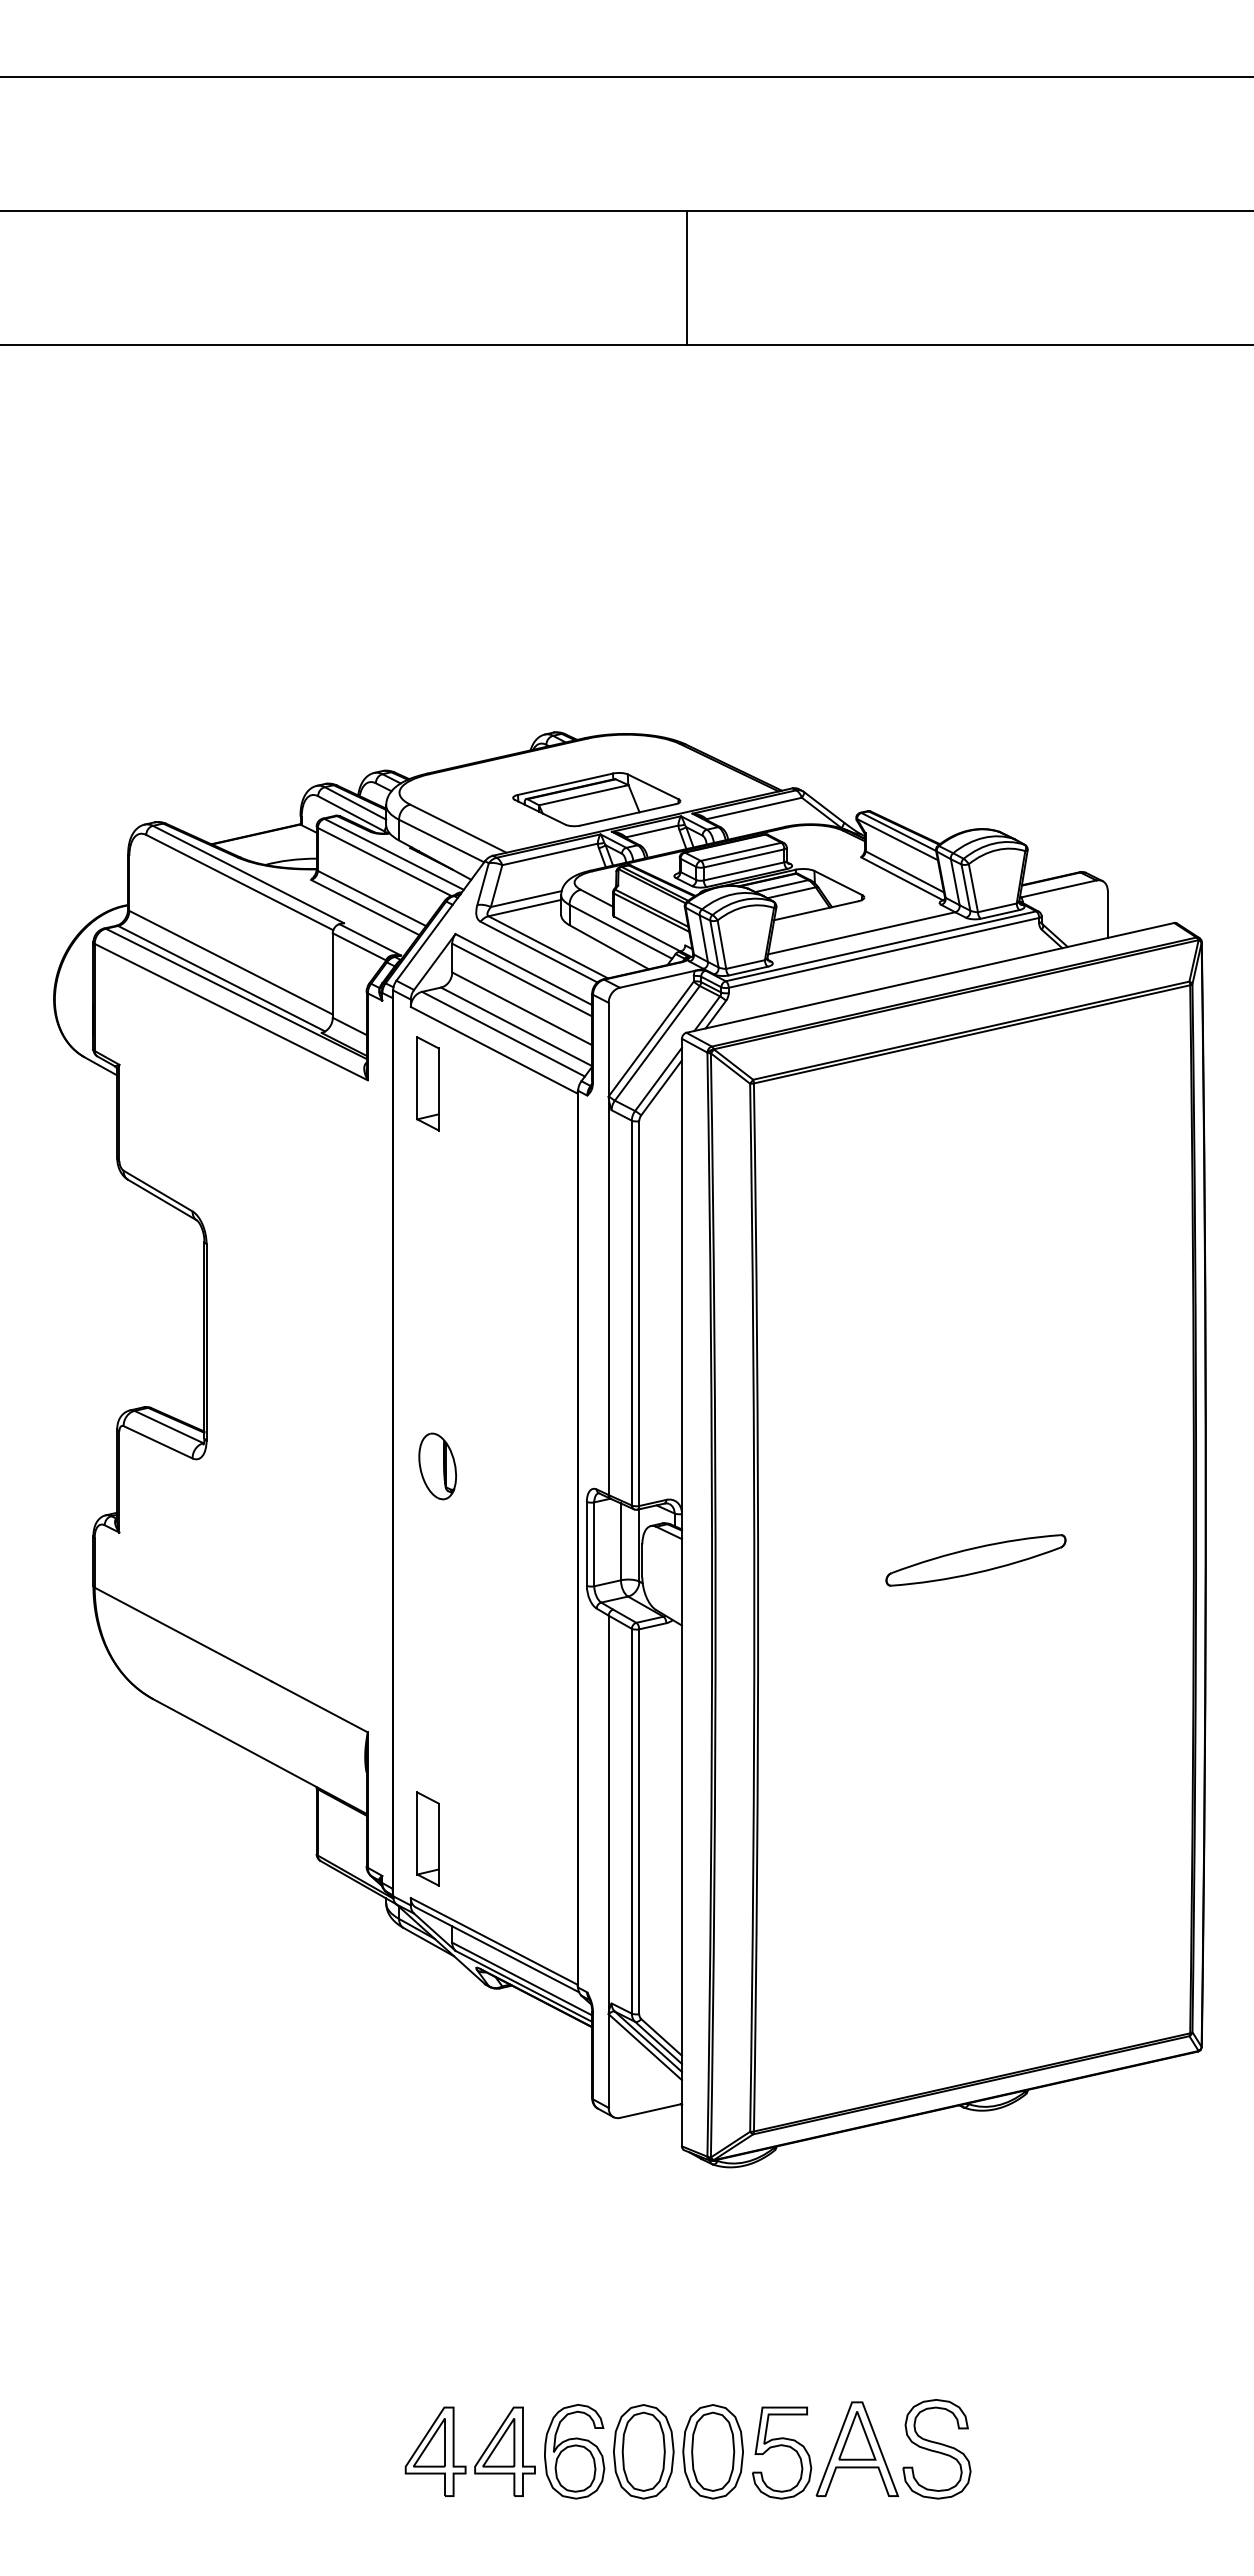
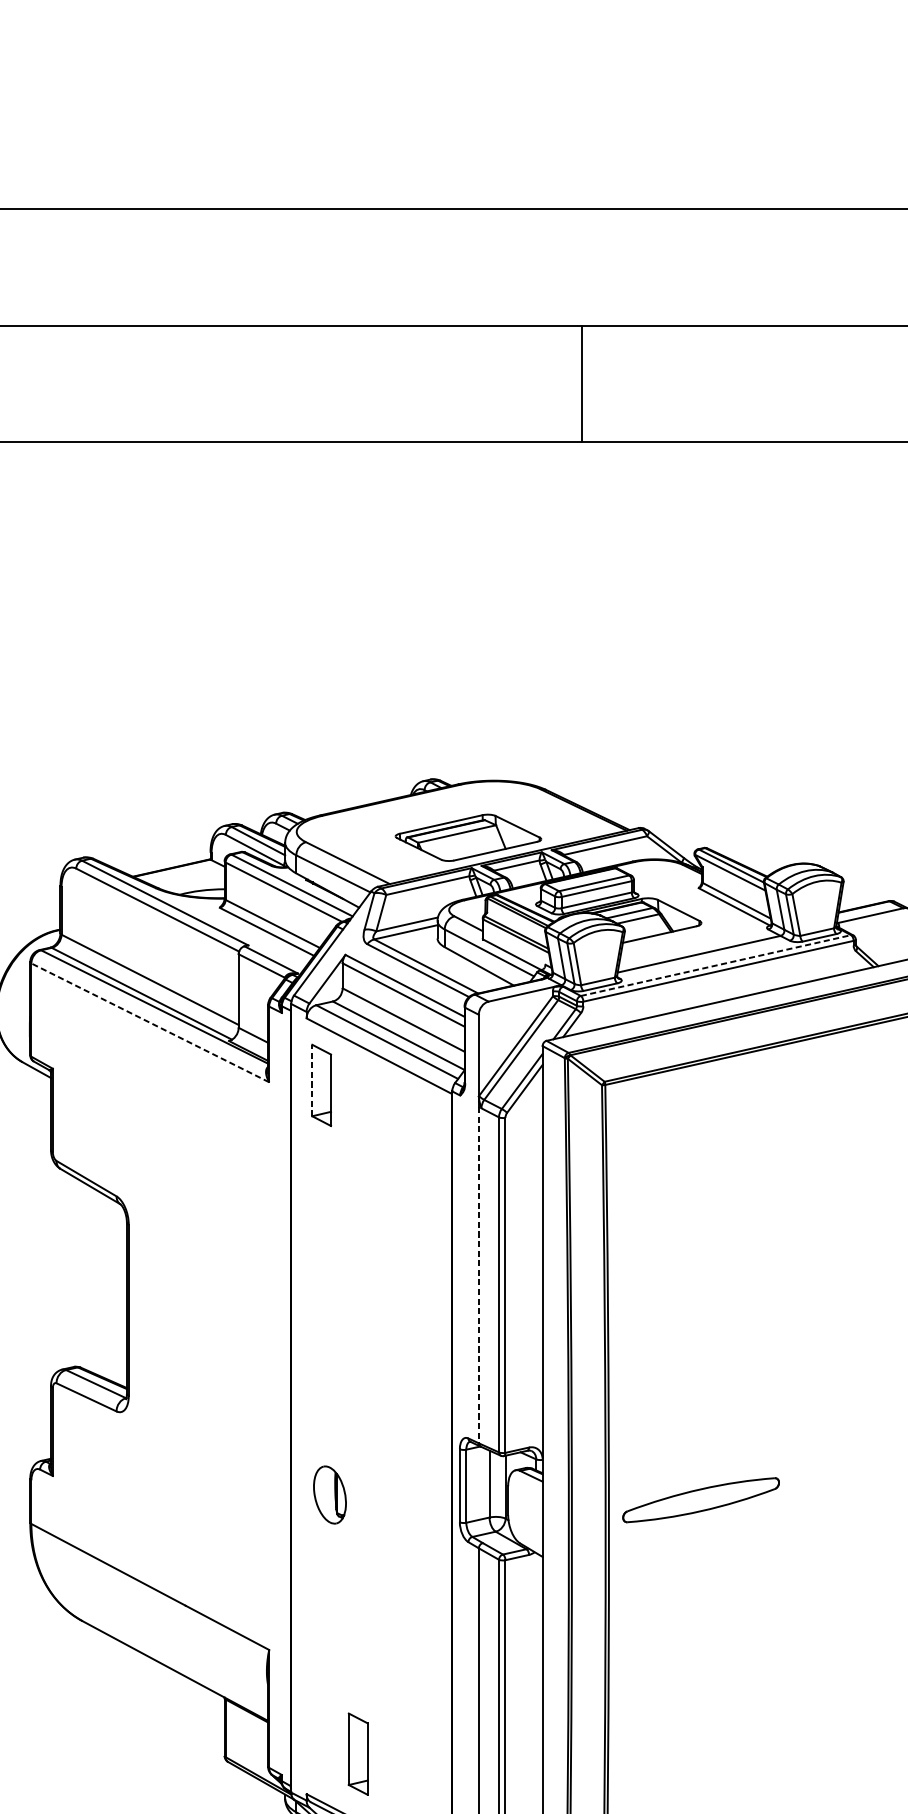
line: (686, 278) -> (581, 384), moved
line: (881, 946) -> (716, 965), solid -> dashed
line: (231, 1012) -> (150, 1023), solid -> dashed
line: (417, 1077) -> (312, 1079), solid -> dashed
line: (608, 1302) -> (478, 1275), solid -> dashed
part: (437, 1466) -> (329, 1495), moved
part: (975, 1560) -> (700, 1500), moved
part: (427, 1838) -> (357, 1753), moved

